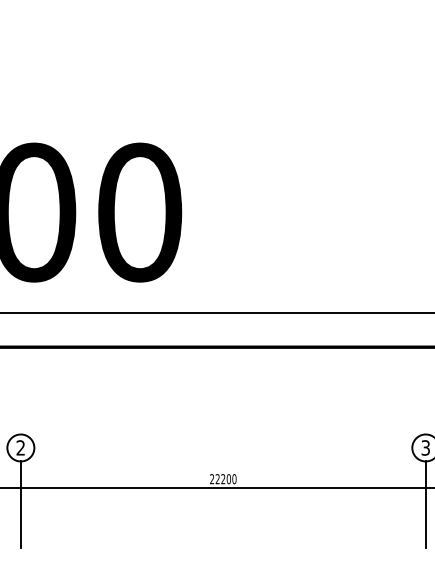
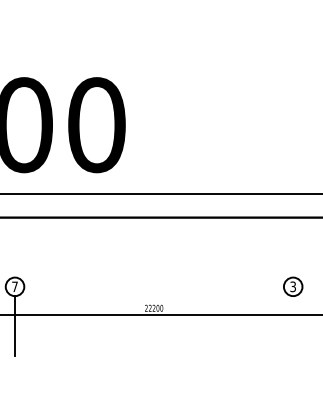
text: (20, 447) -> (14, 286), 2 -> 7
line: (426, 504) -> (293, 325), removed

